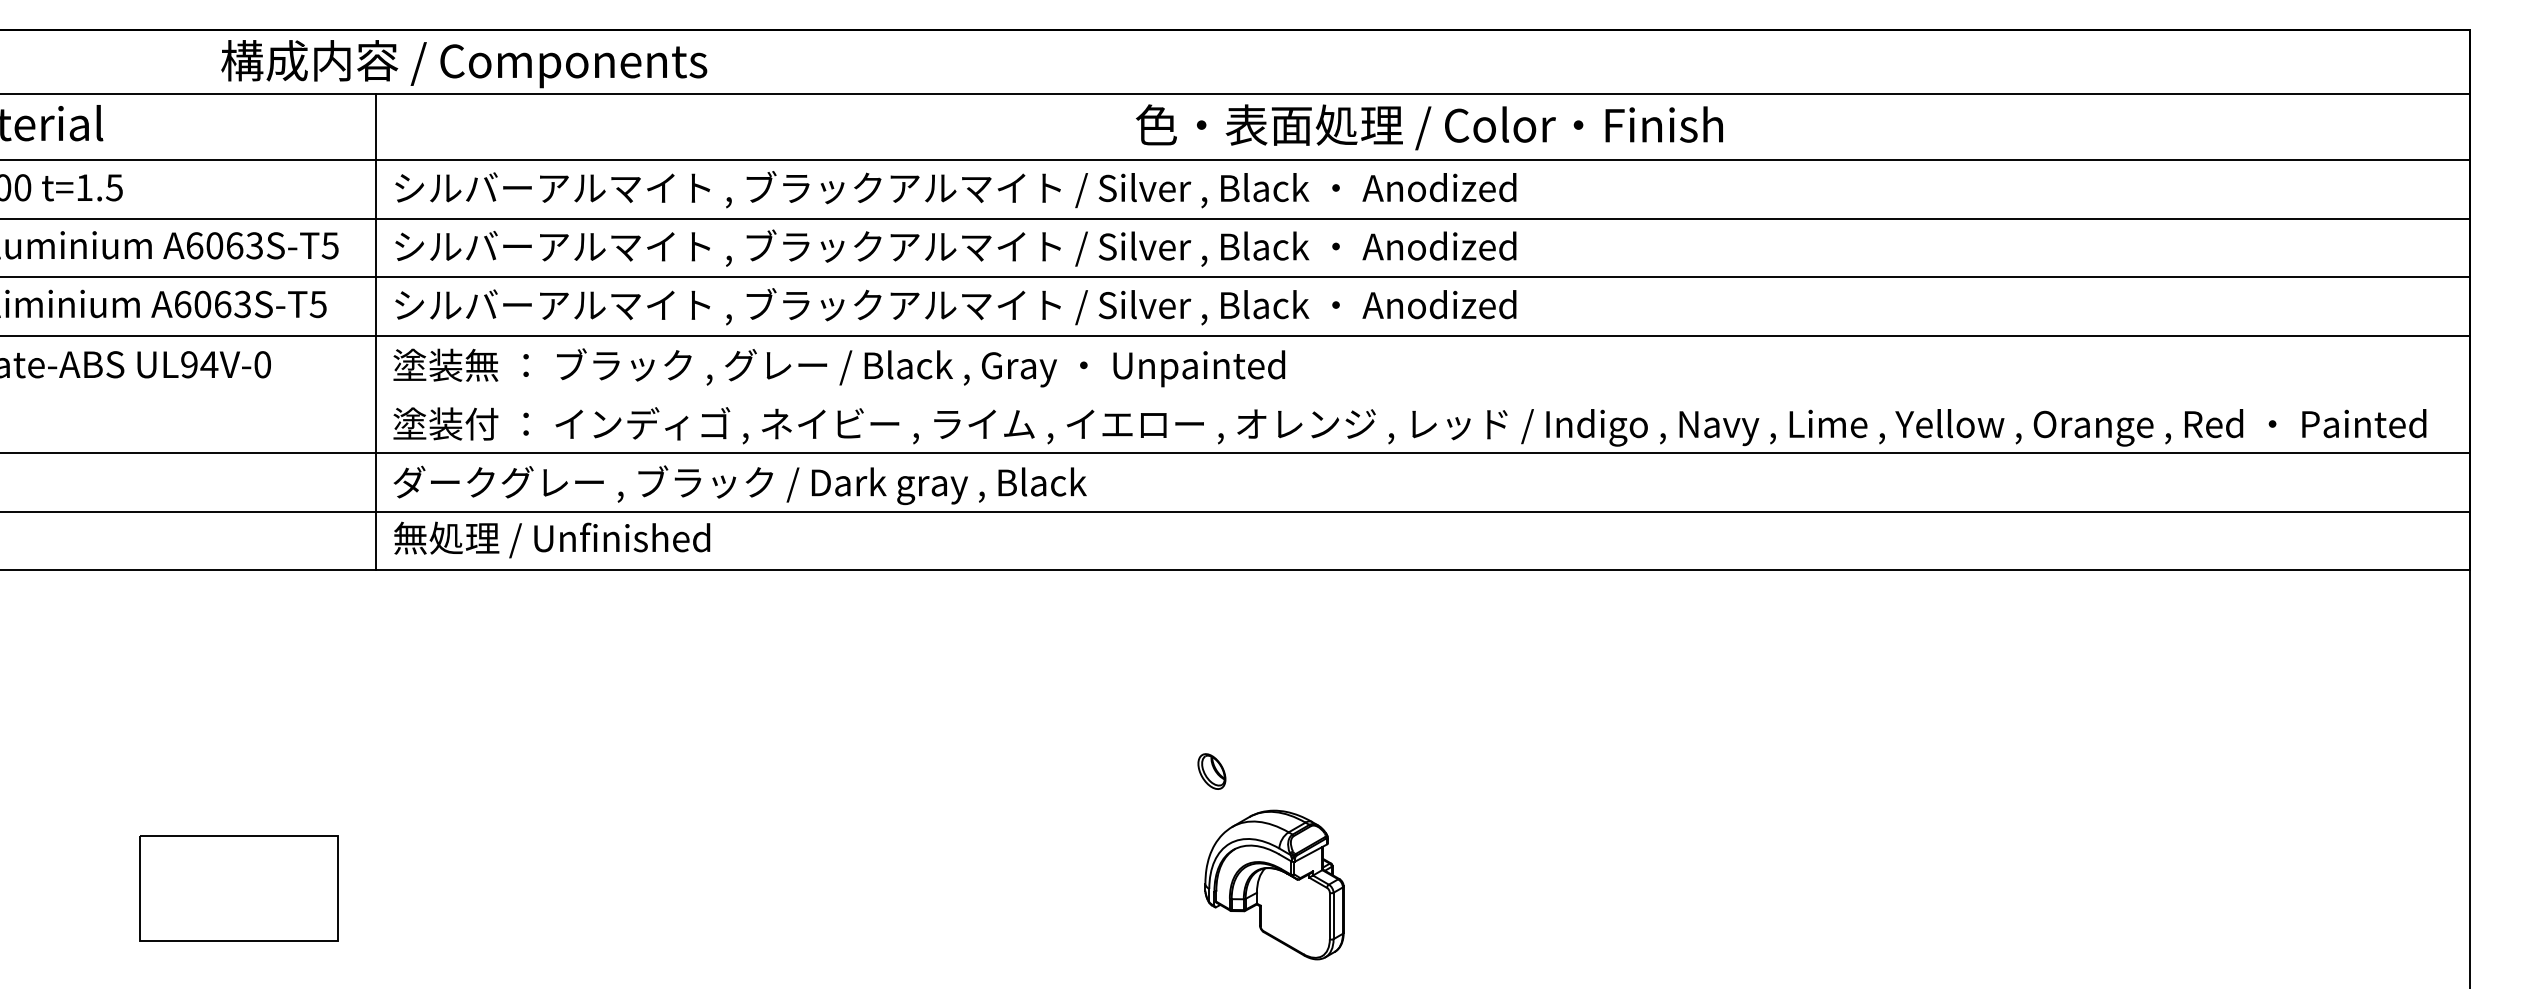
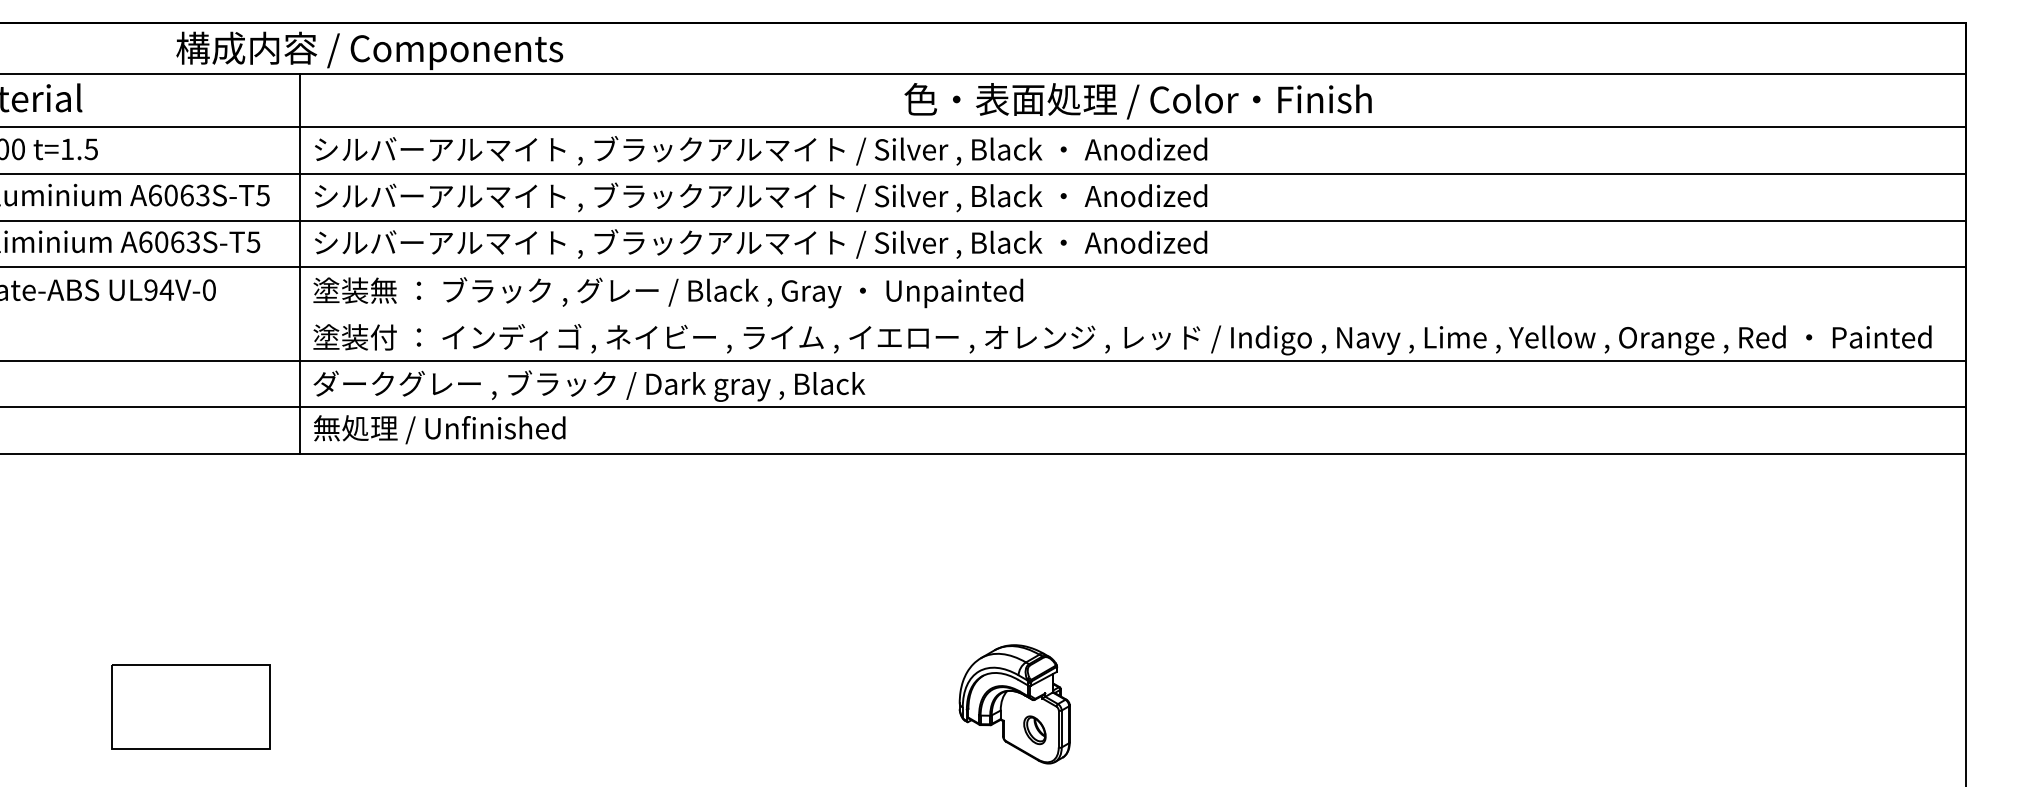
part: (1211, 771) -> (1034, 730), moved

